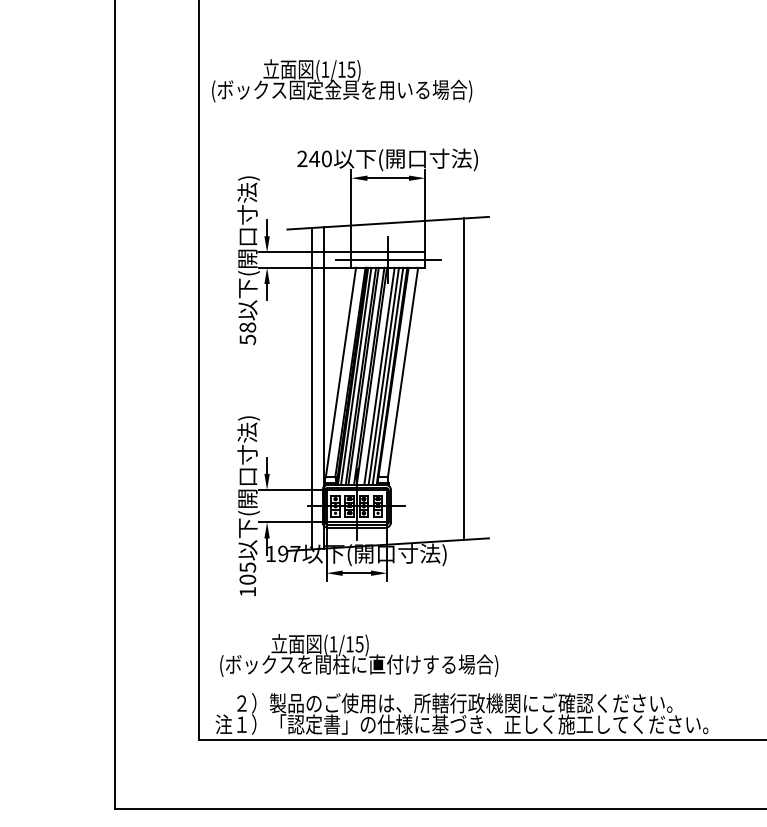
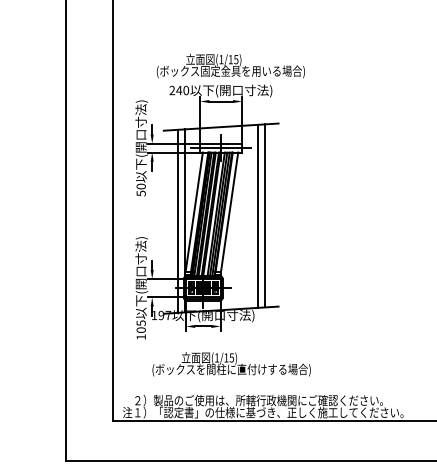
text: (341, 79) -> (230, 65), moved
text: (248, 327) -> (141, 186), 58 -> 50
line: (451, 378) -> (257, 215), added
text: (358, 655) -> (231, 364), moved

